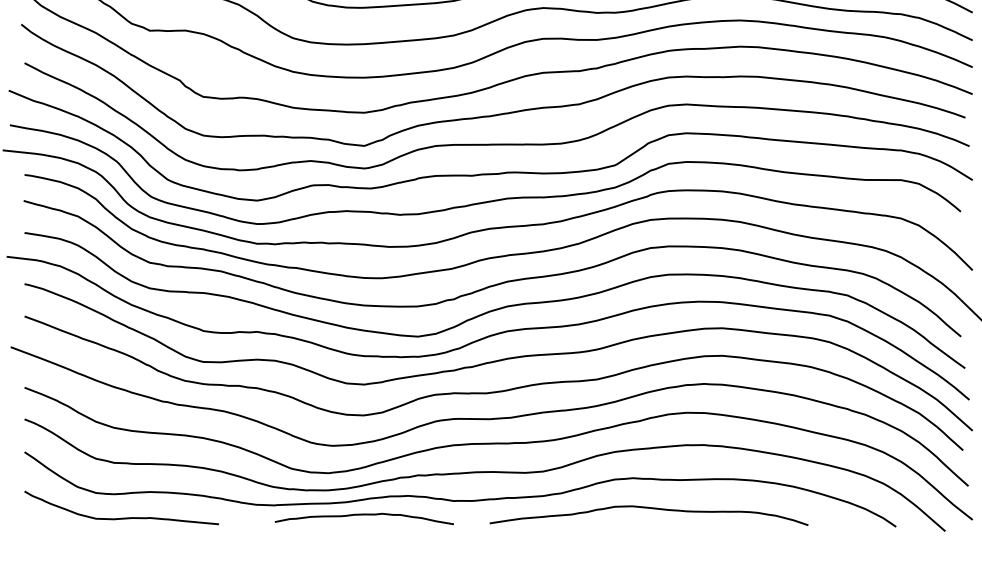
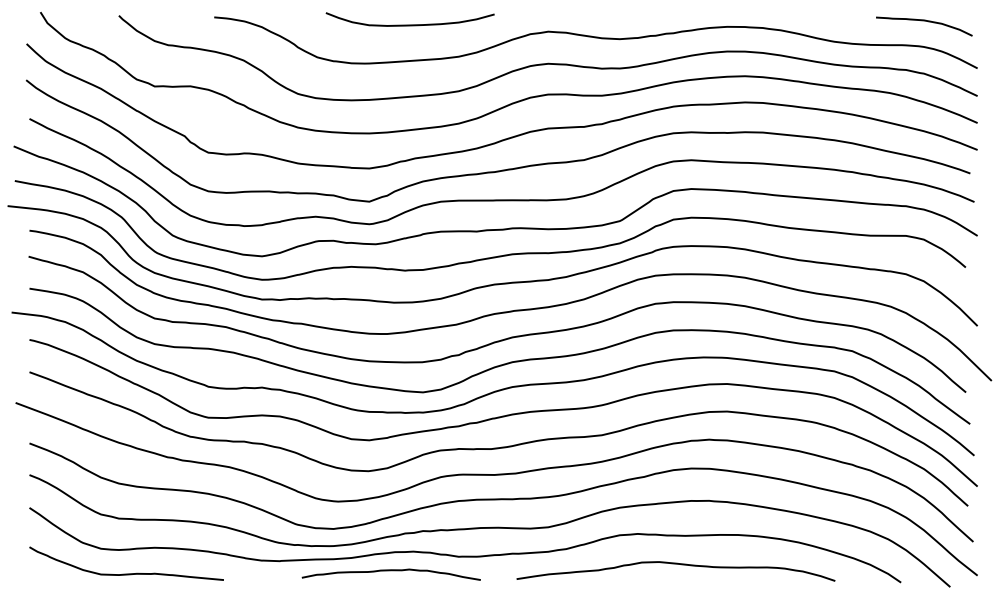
curve: (648, 508) -> (675, 564), moved
curve: (363, 515) -> (390, 571), moved

